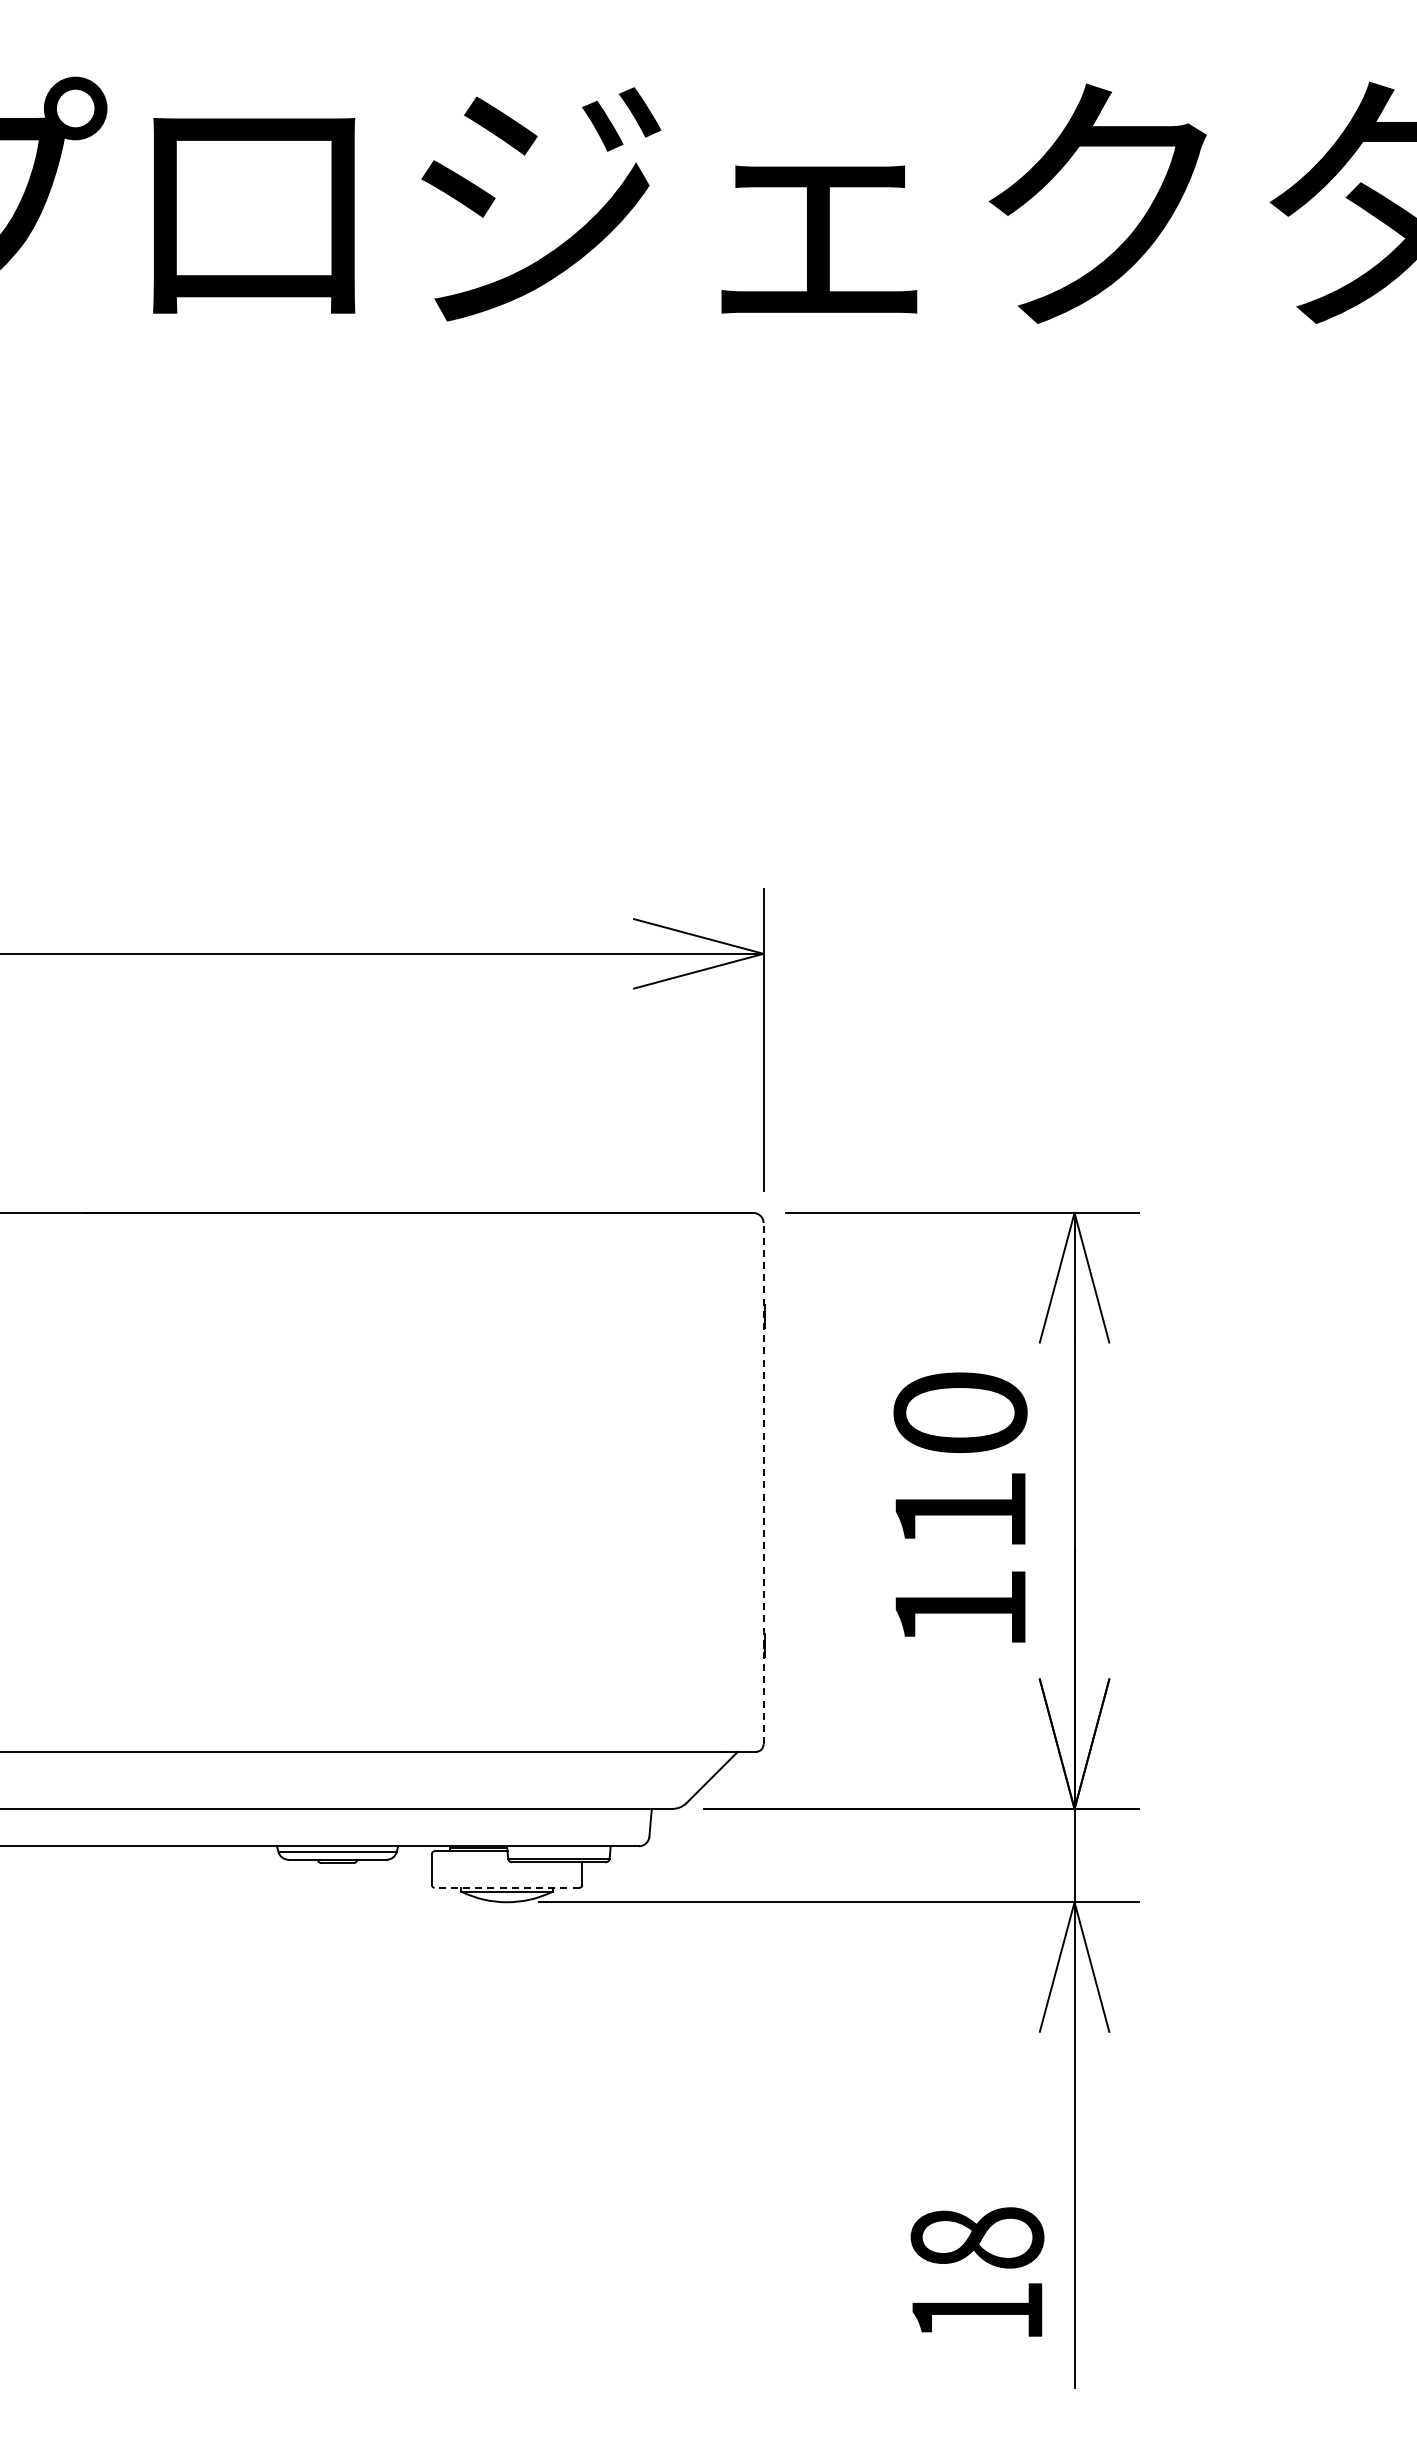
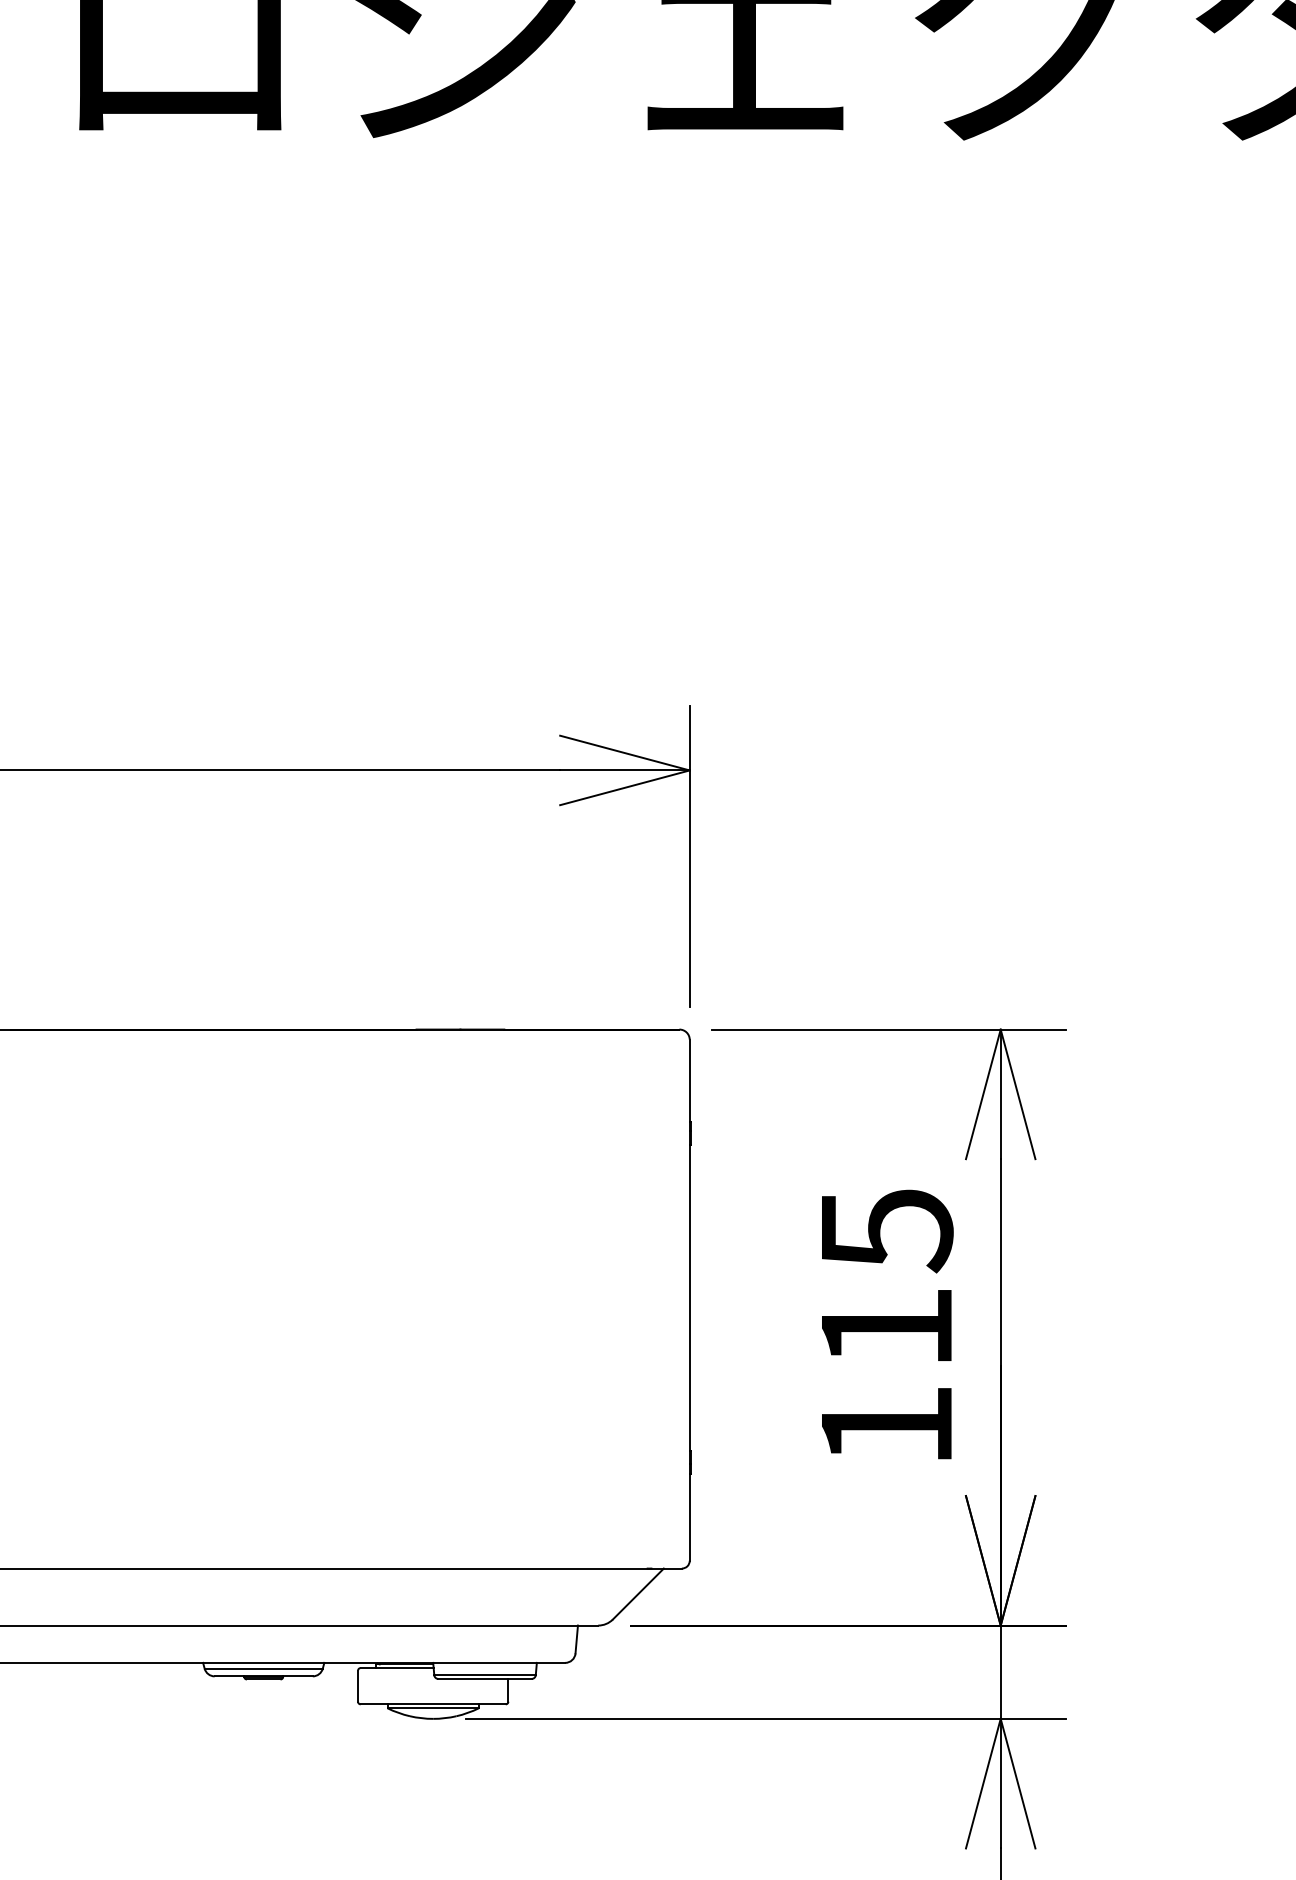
text: (960, 1414) -> (886, 1231), 110 -> 115
line: (763, 1483) -> (689, 1300), dashed -> solid
line: (507, 1887) -> (433, 1704), dashed -> solid

